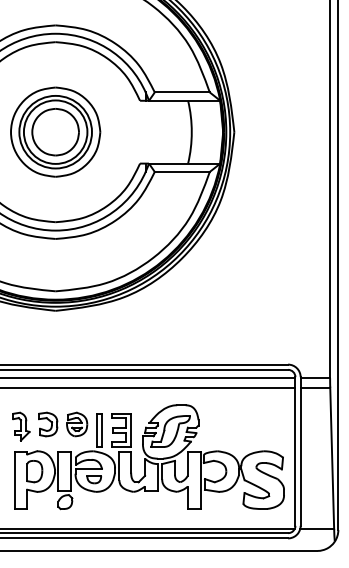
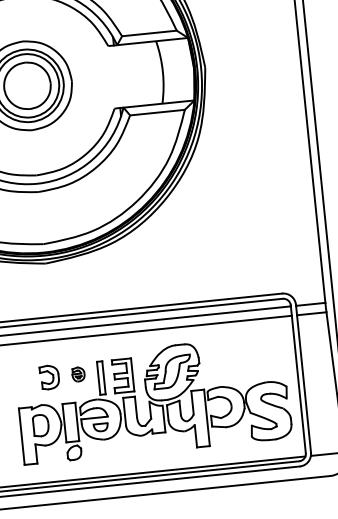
part: (77, 424) -> (78, 374), size x0.6
part: (21, 426) -> (23, 382), removed

